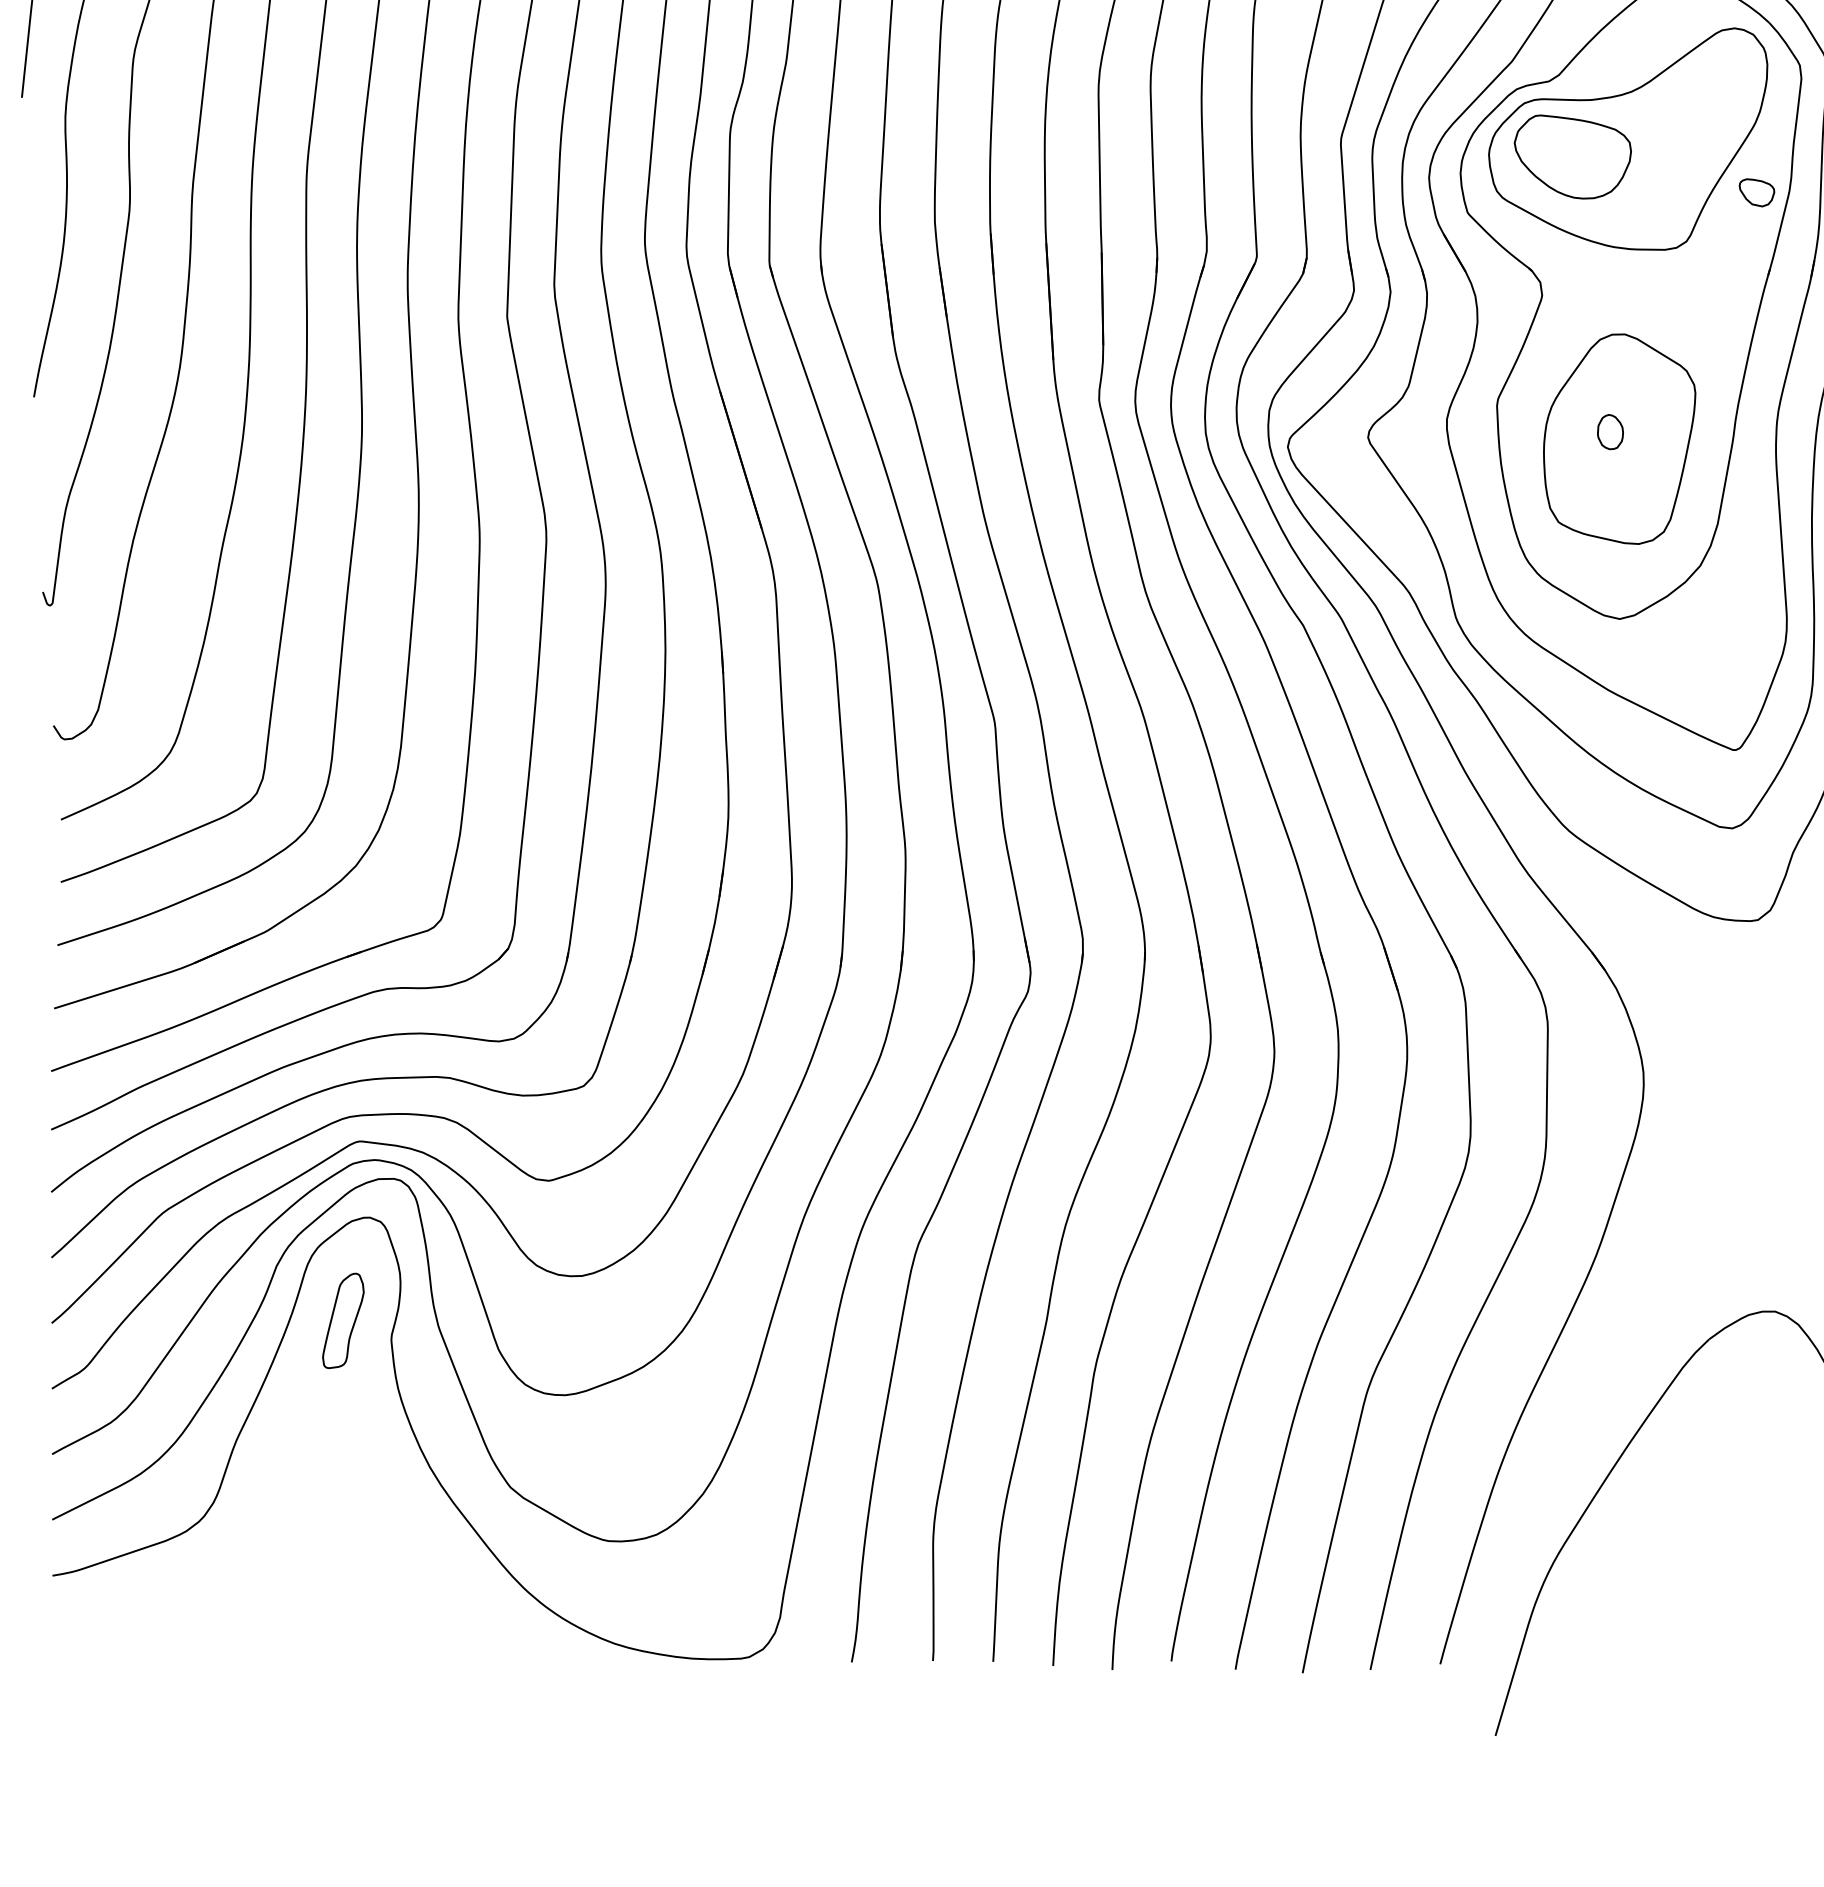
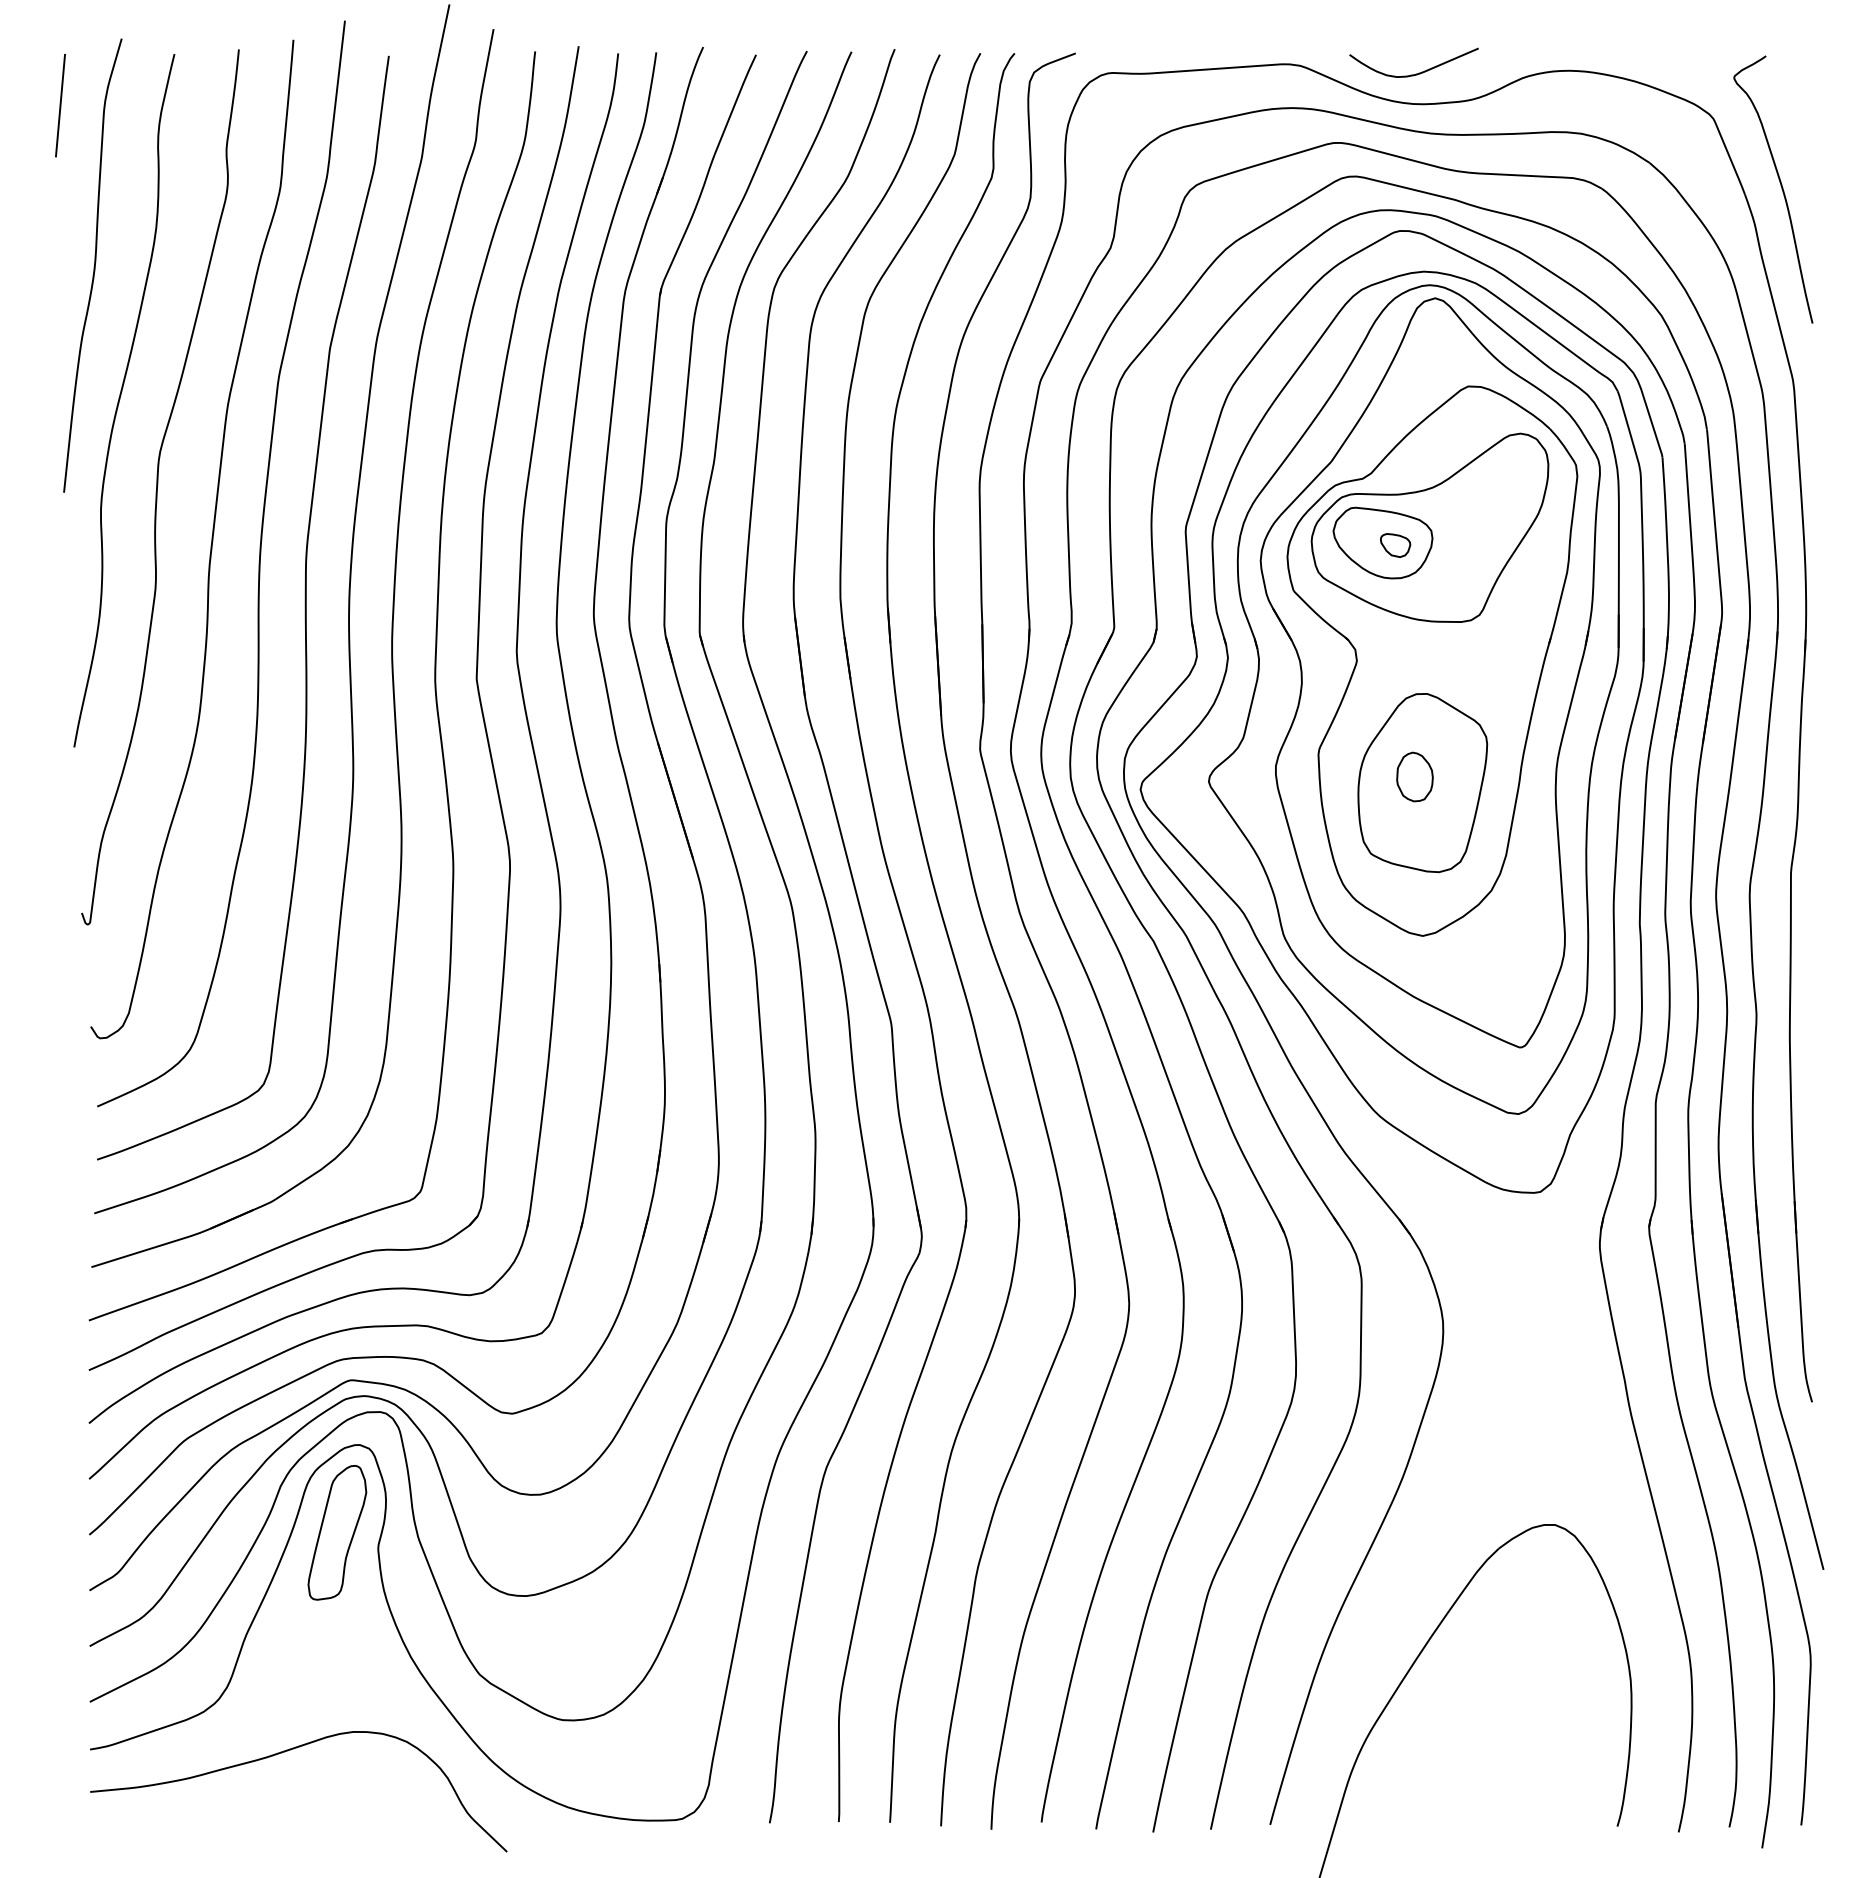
part: (1756, 192) -> (1395, 545), moved
part: (1609, 431) -> (1414, 776), size x1.67
part: (343, 1320) -> (337, 1532), size x1.67
curve: (282, 1579) -> (285, 1752), added

